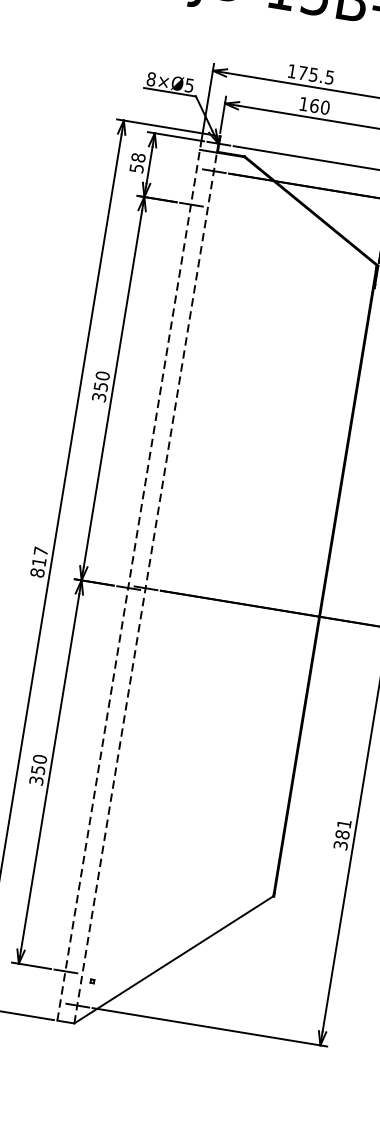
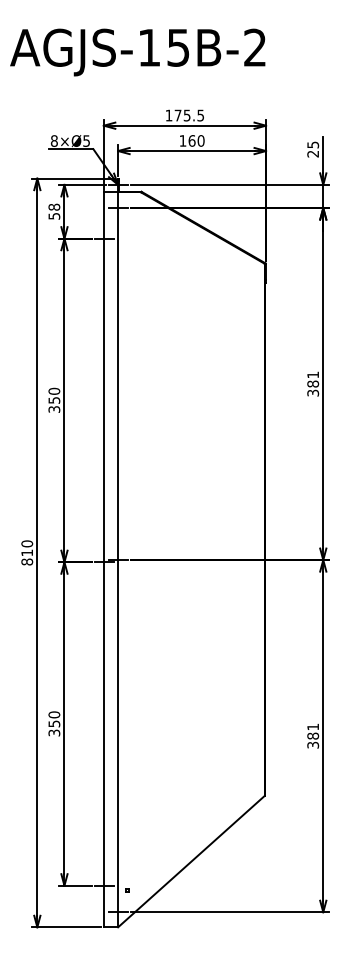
text: (41, 551) -> (27, 543), 817 -> 810
line: (128, 584) -> (103, 559), dashed -> solid
line: (146, 587) -> (118, 559), dashed -> solid

